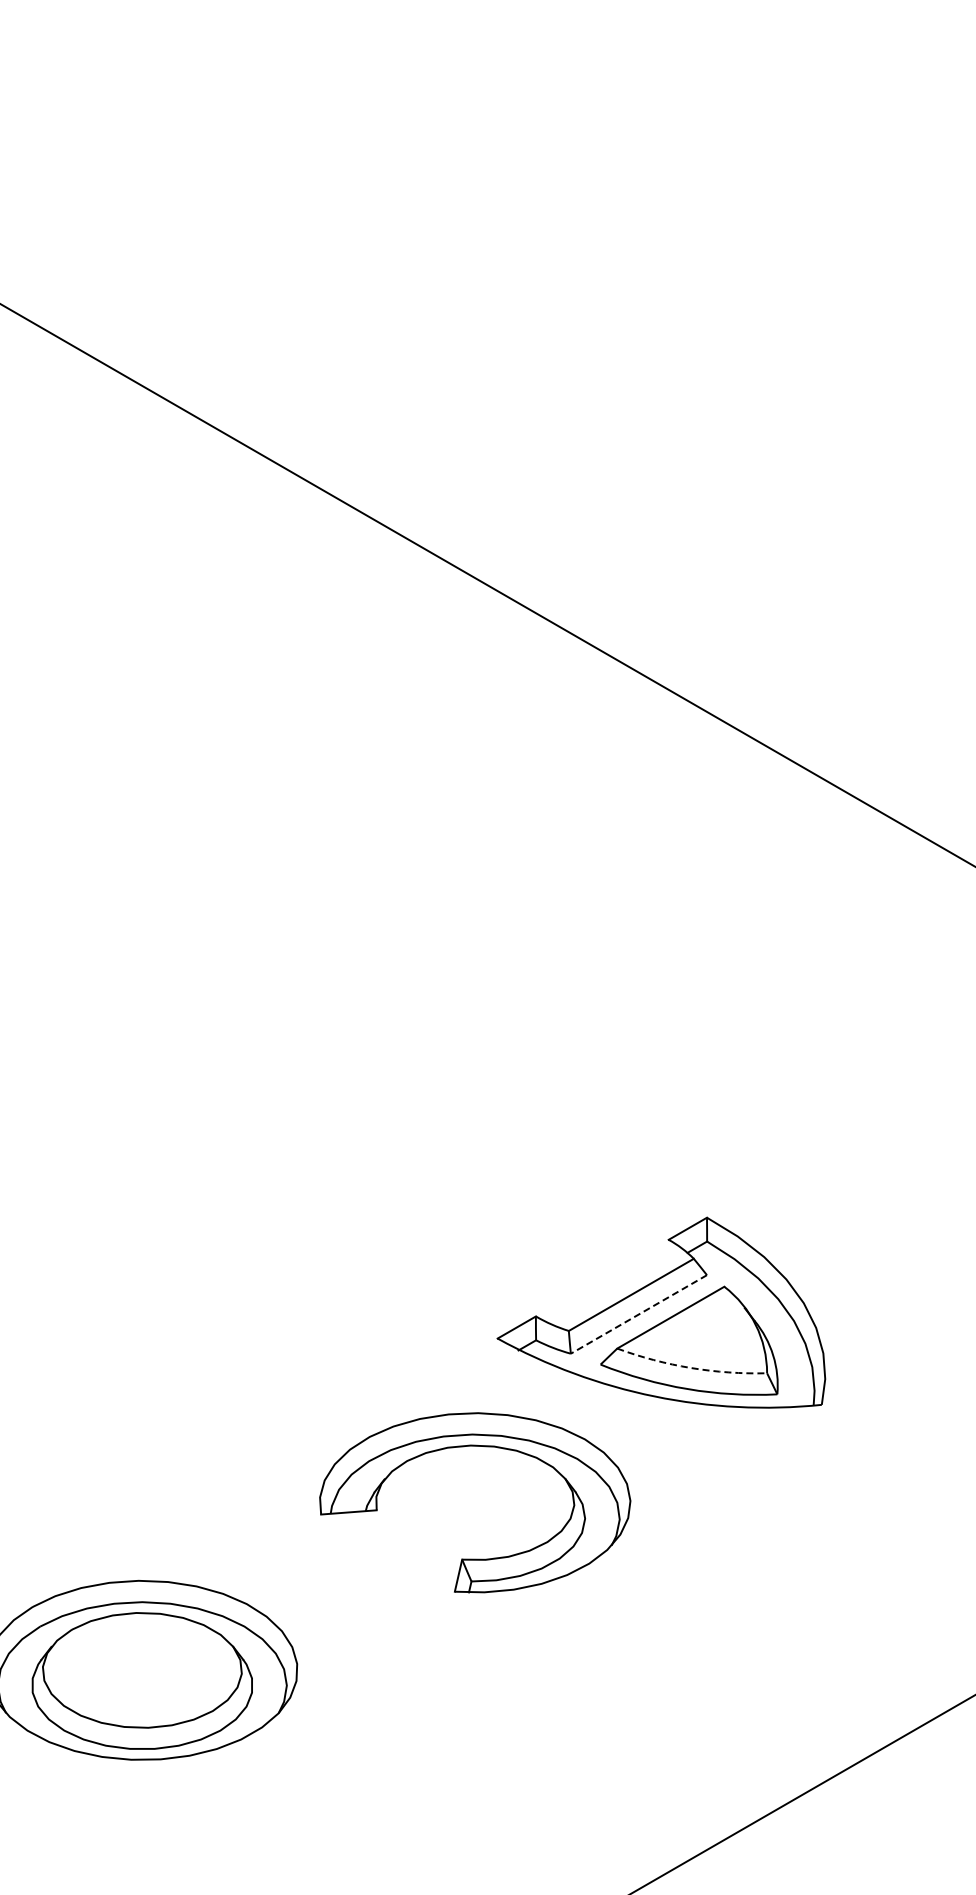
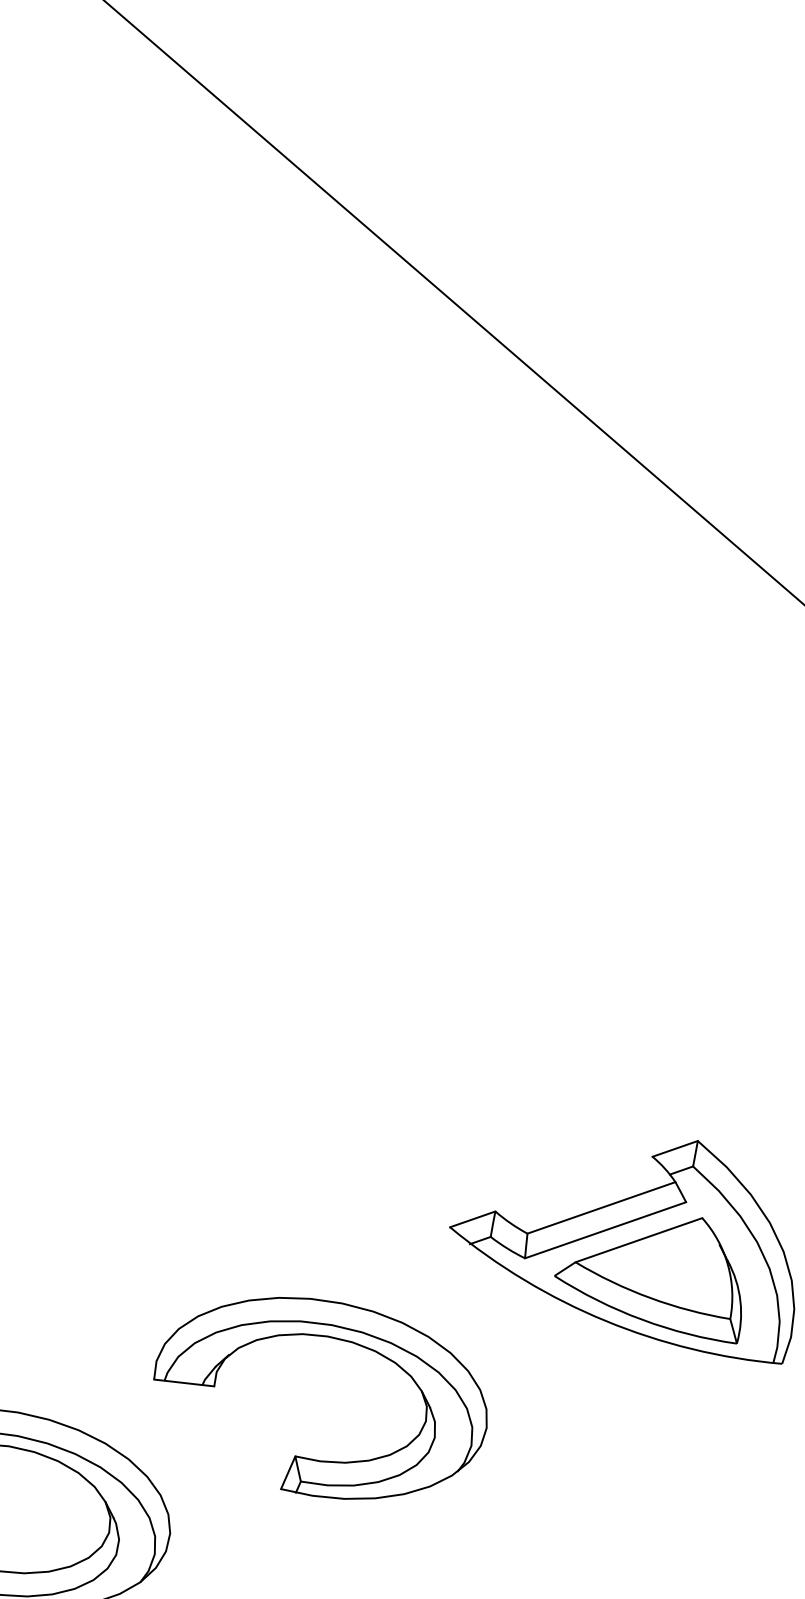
line: (638, 1314) -> (605, 1230), dashed -> solid
arc: (691, 1368) -> (650, 1298), dashed -> solid
part: (485, 1447) -> (343, 1341), moved

